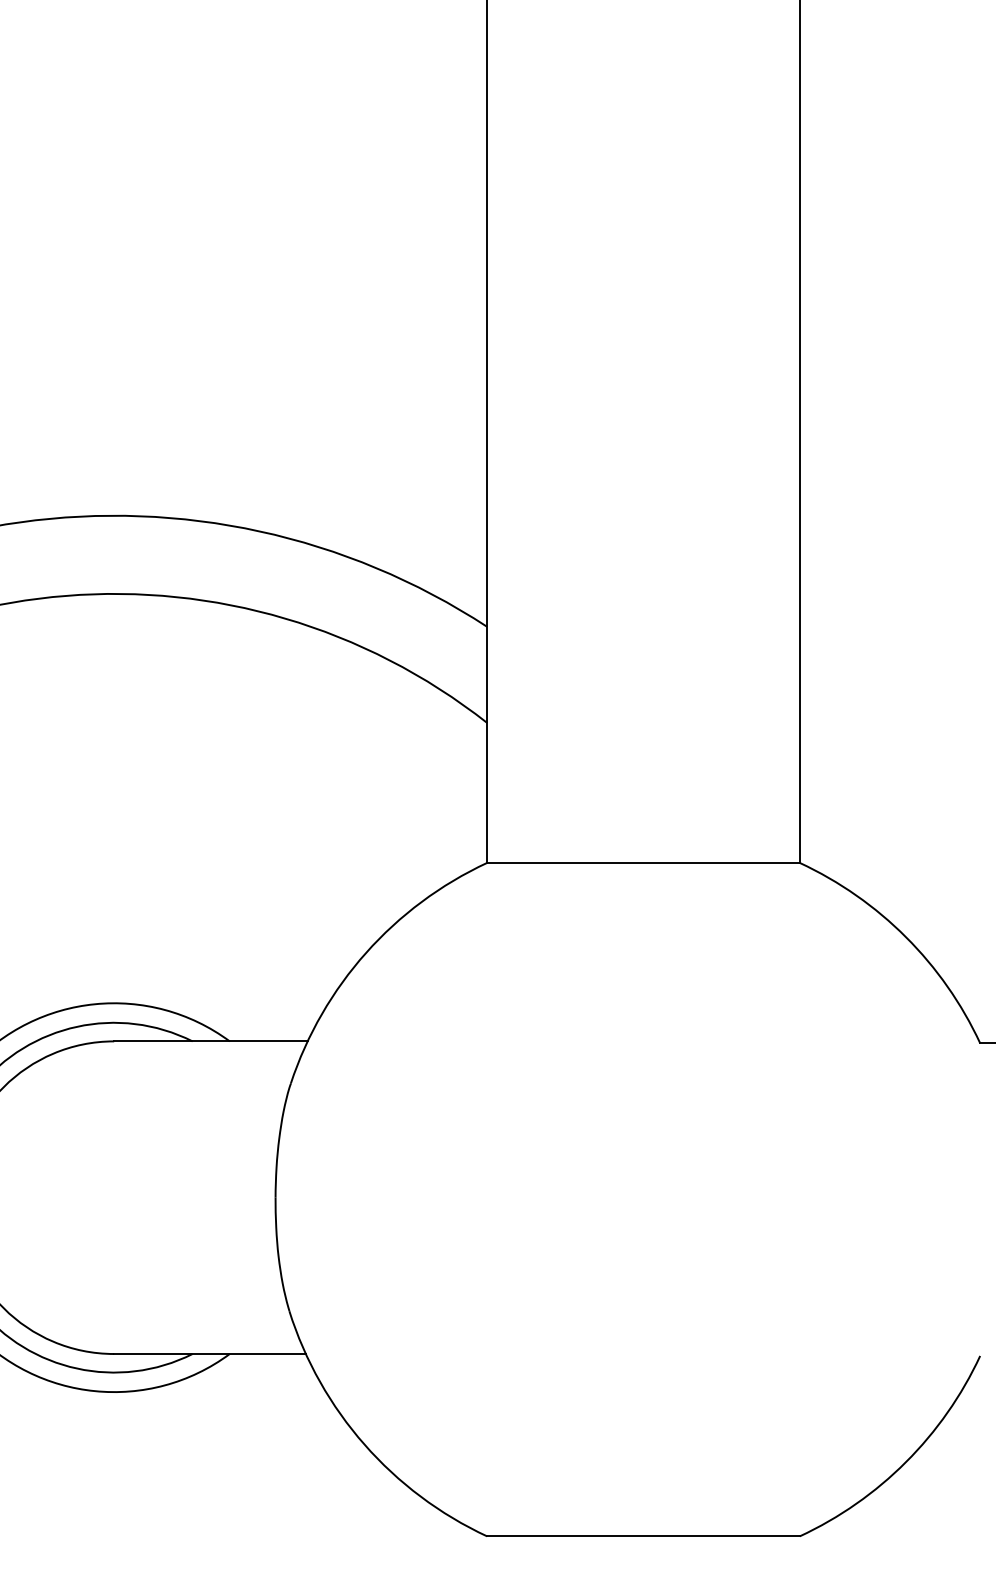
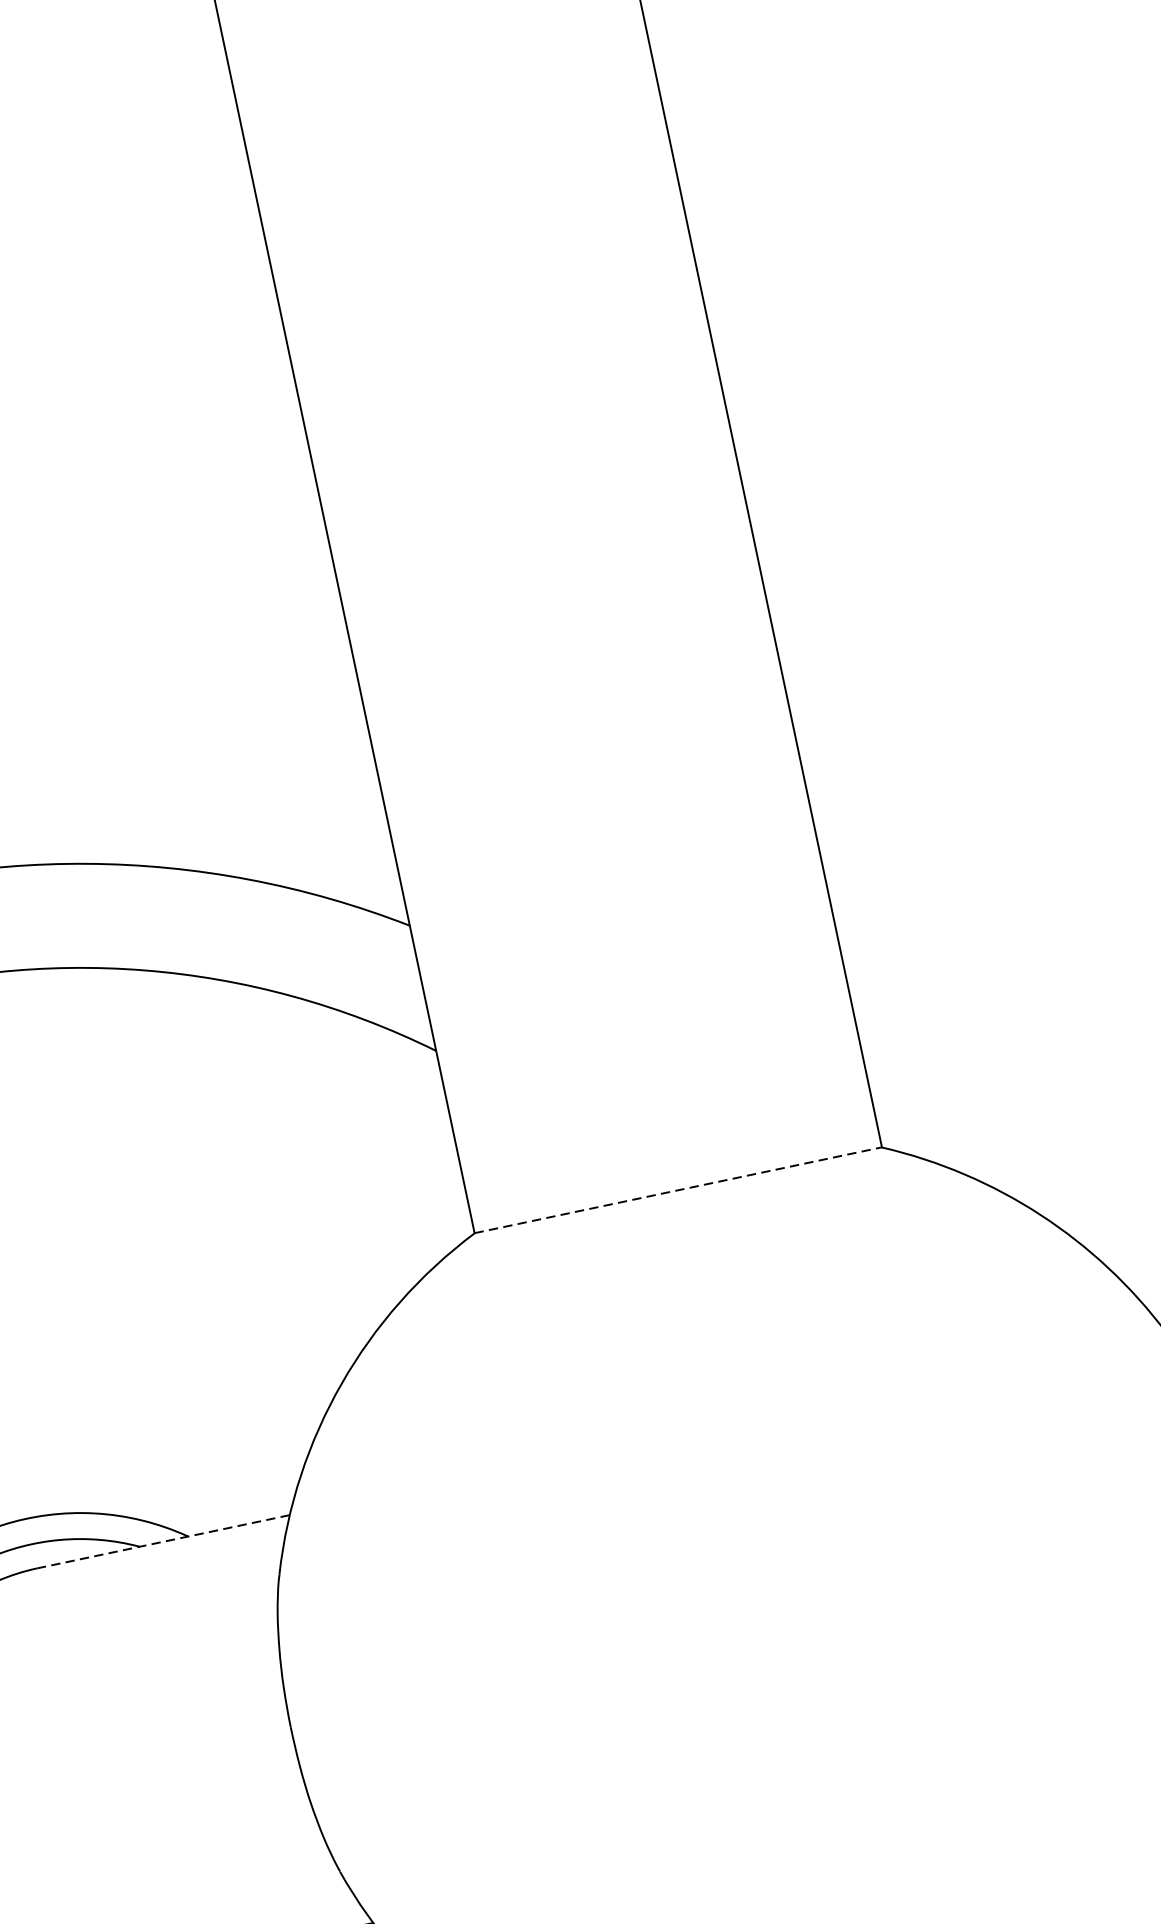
line: (643, 862) -> (678, 1189), solid -> dashed
line: (210, 1041) -> (163, 1541), solid -> dashed

